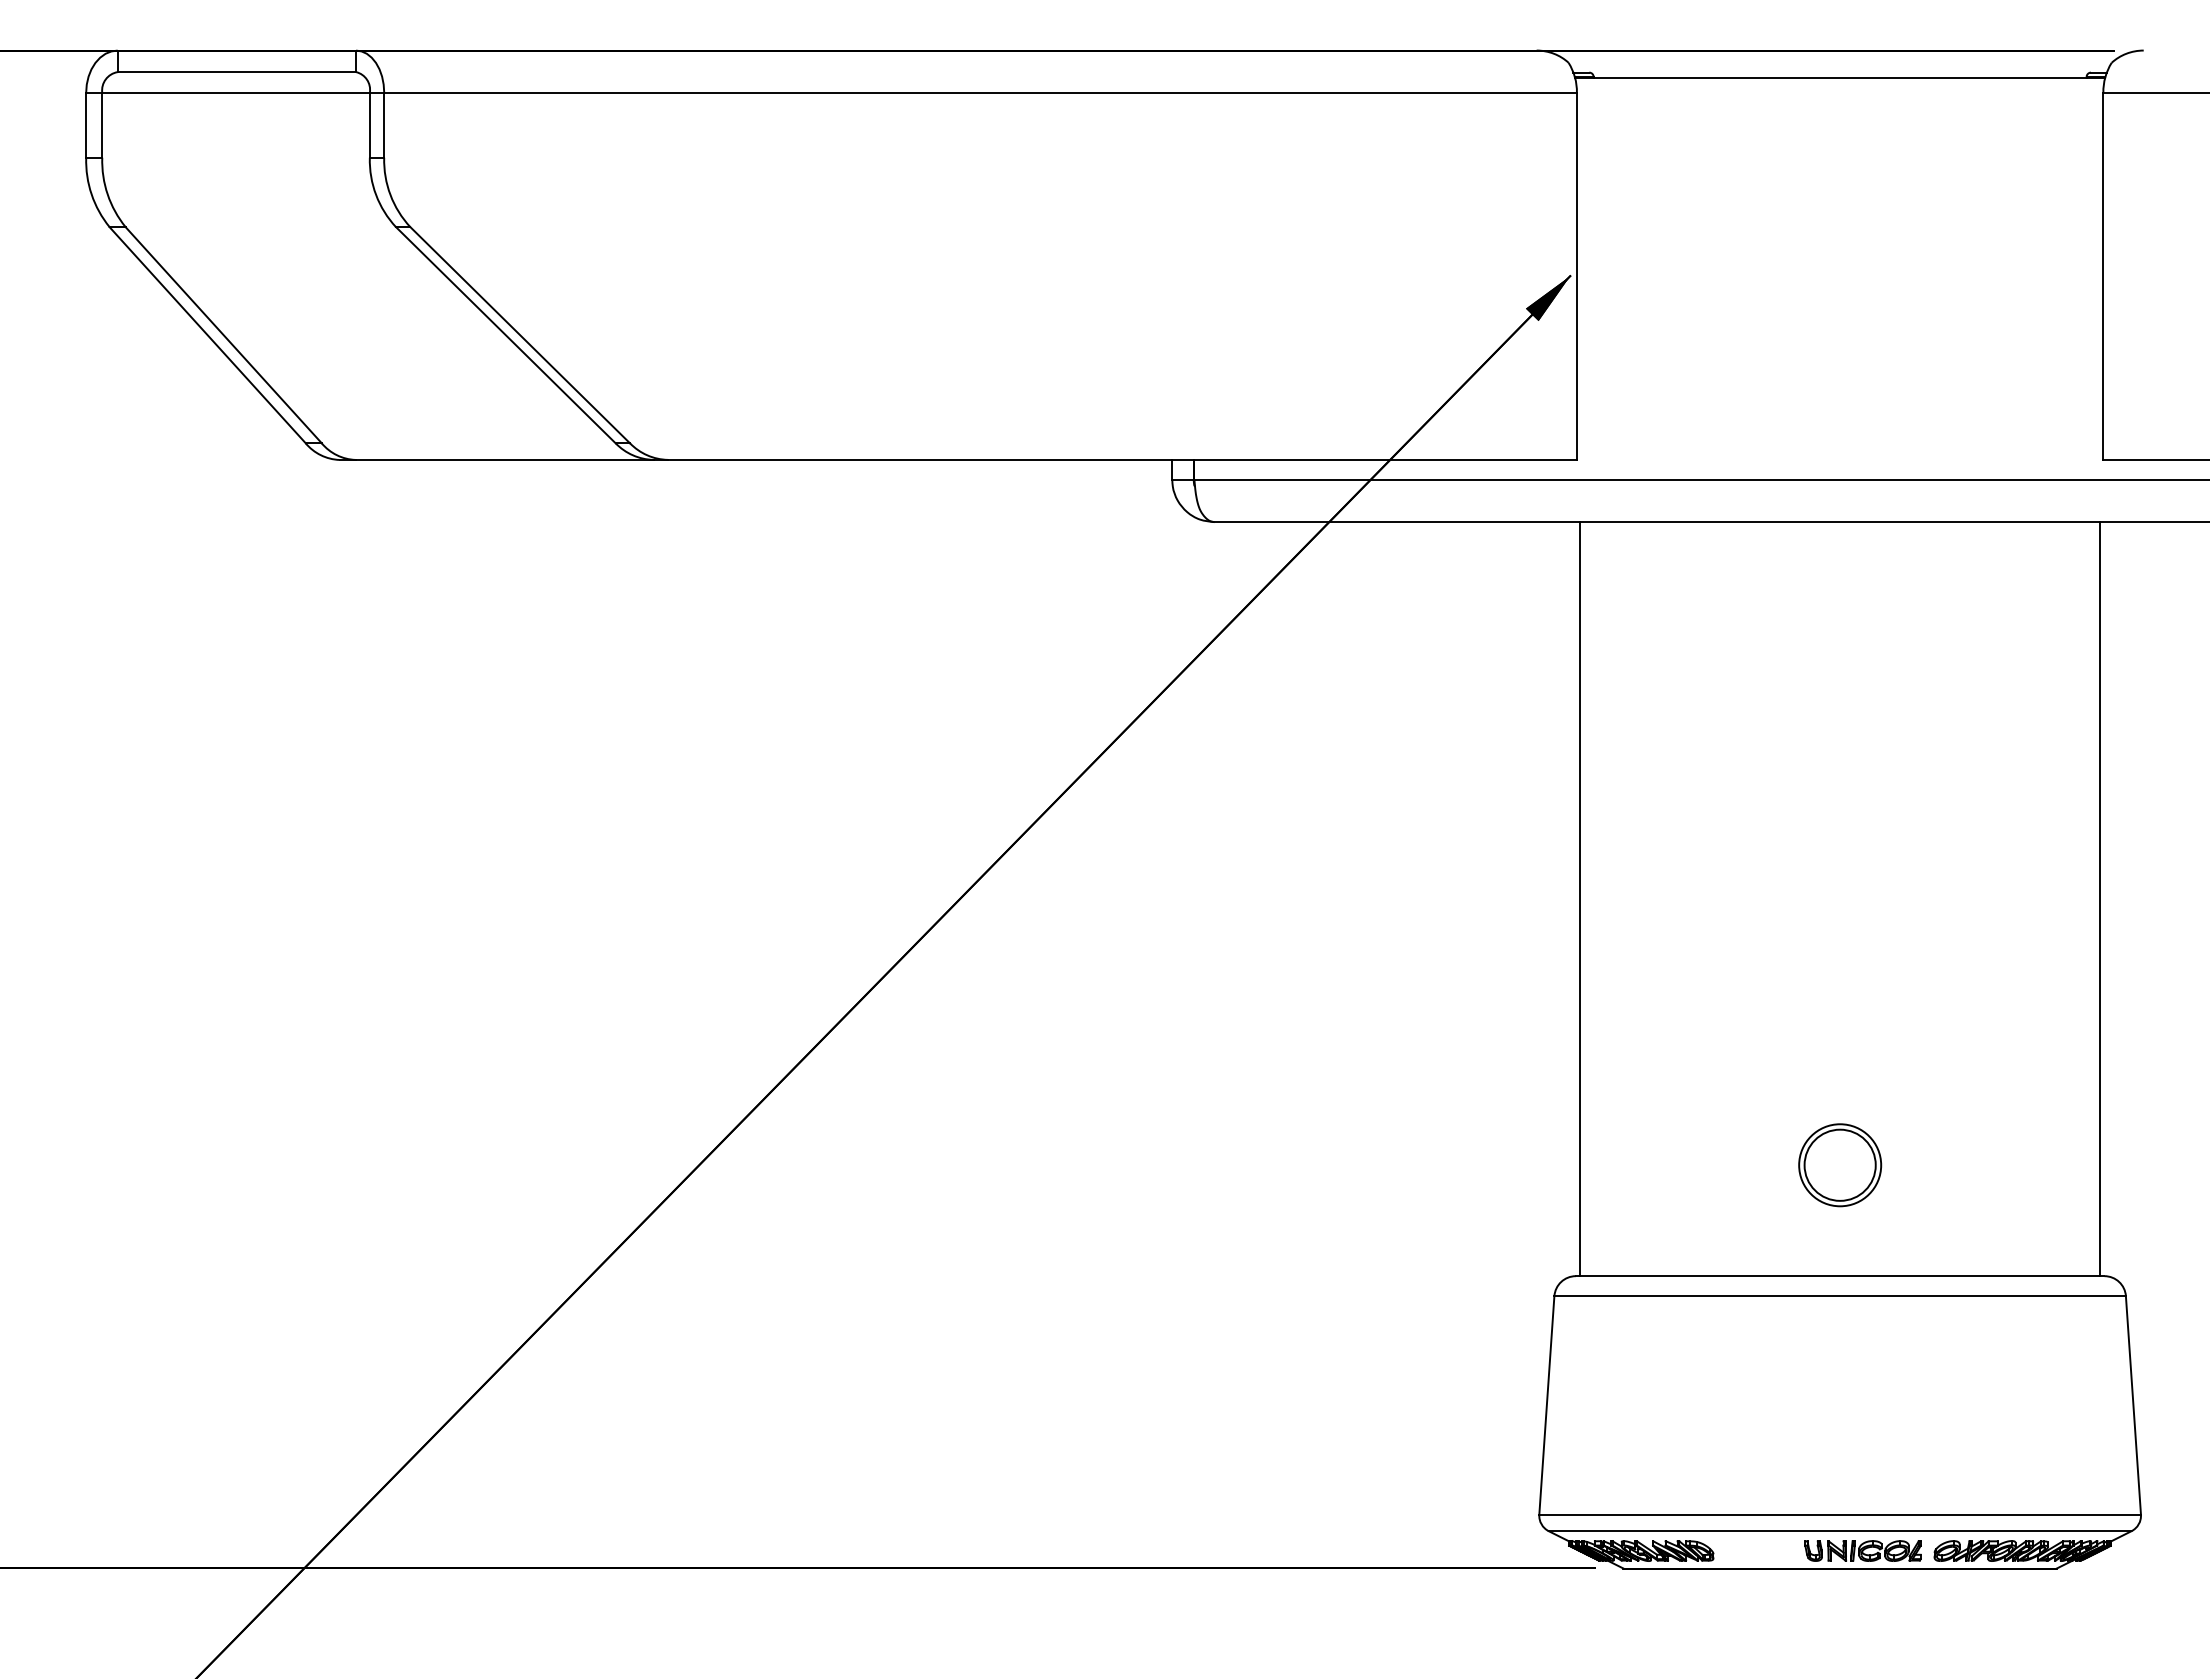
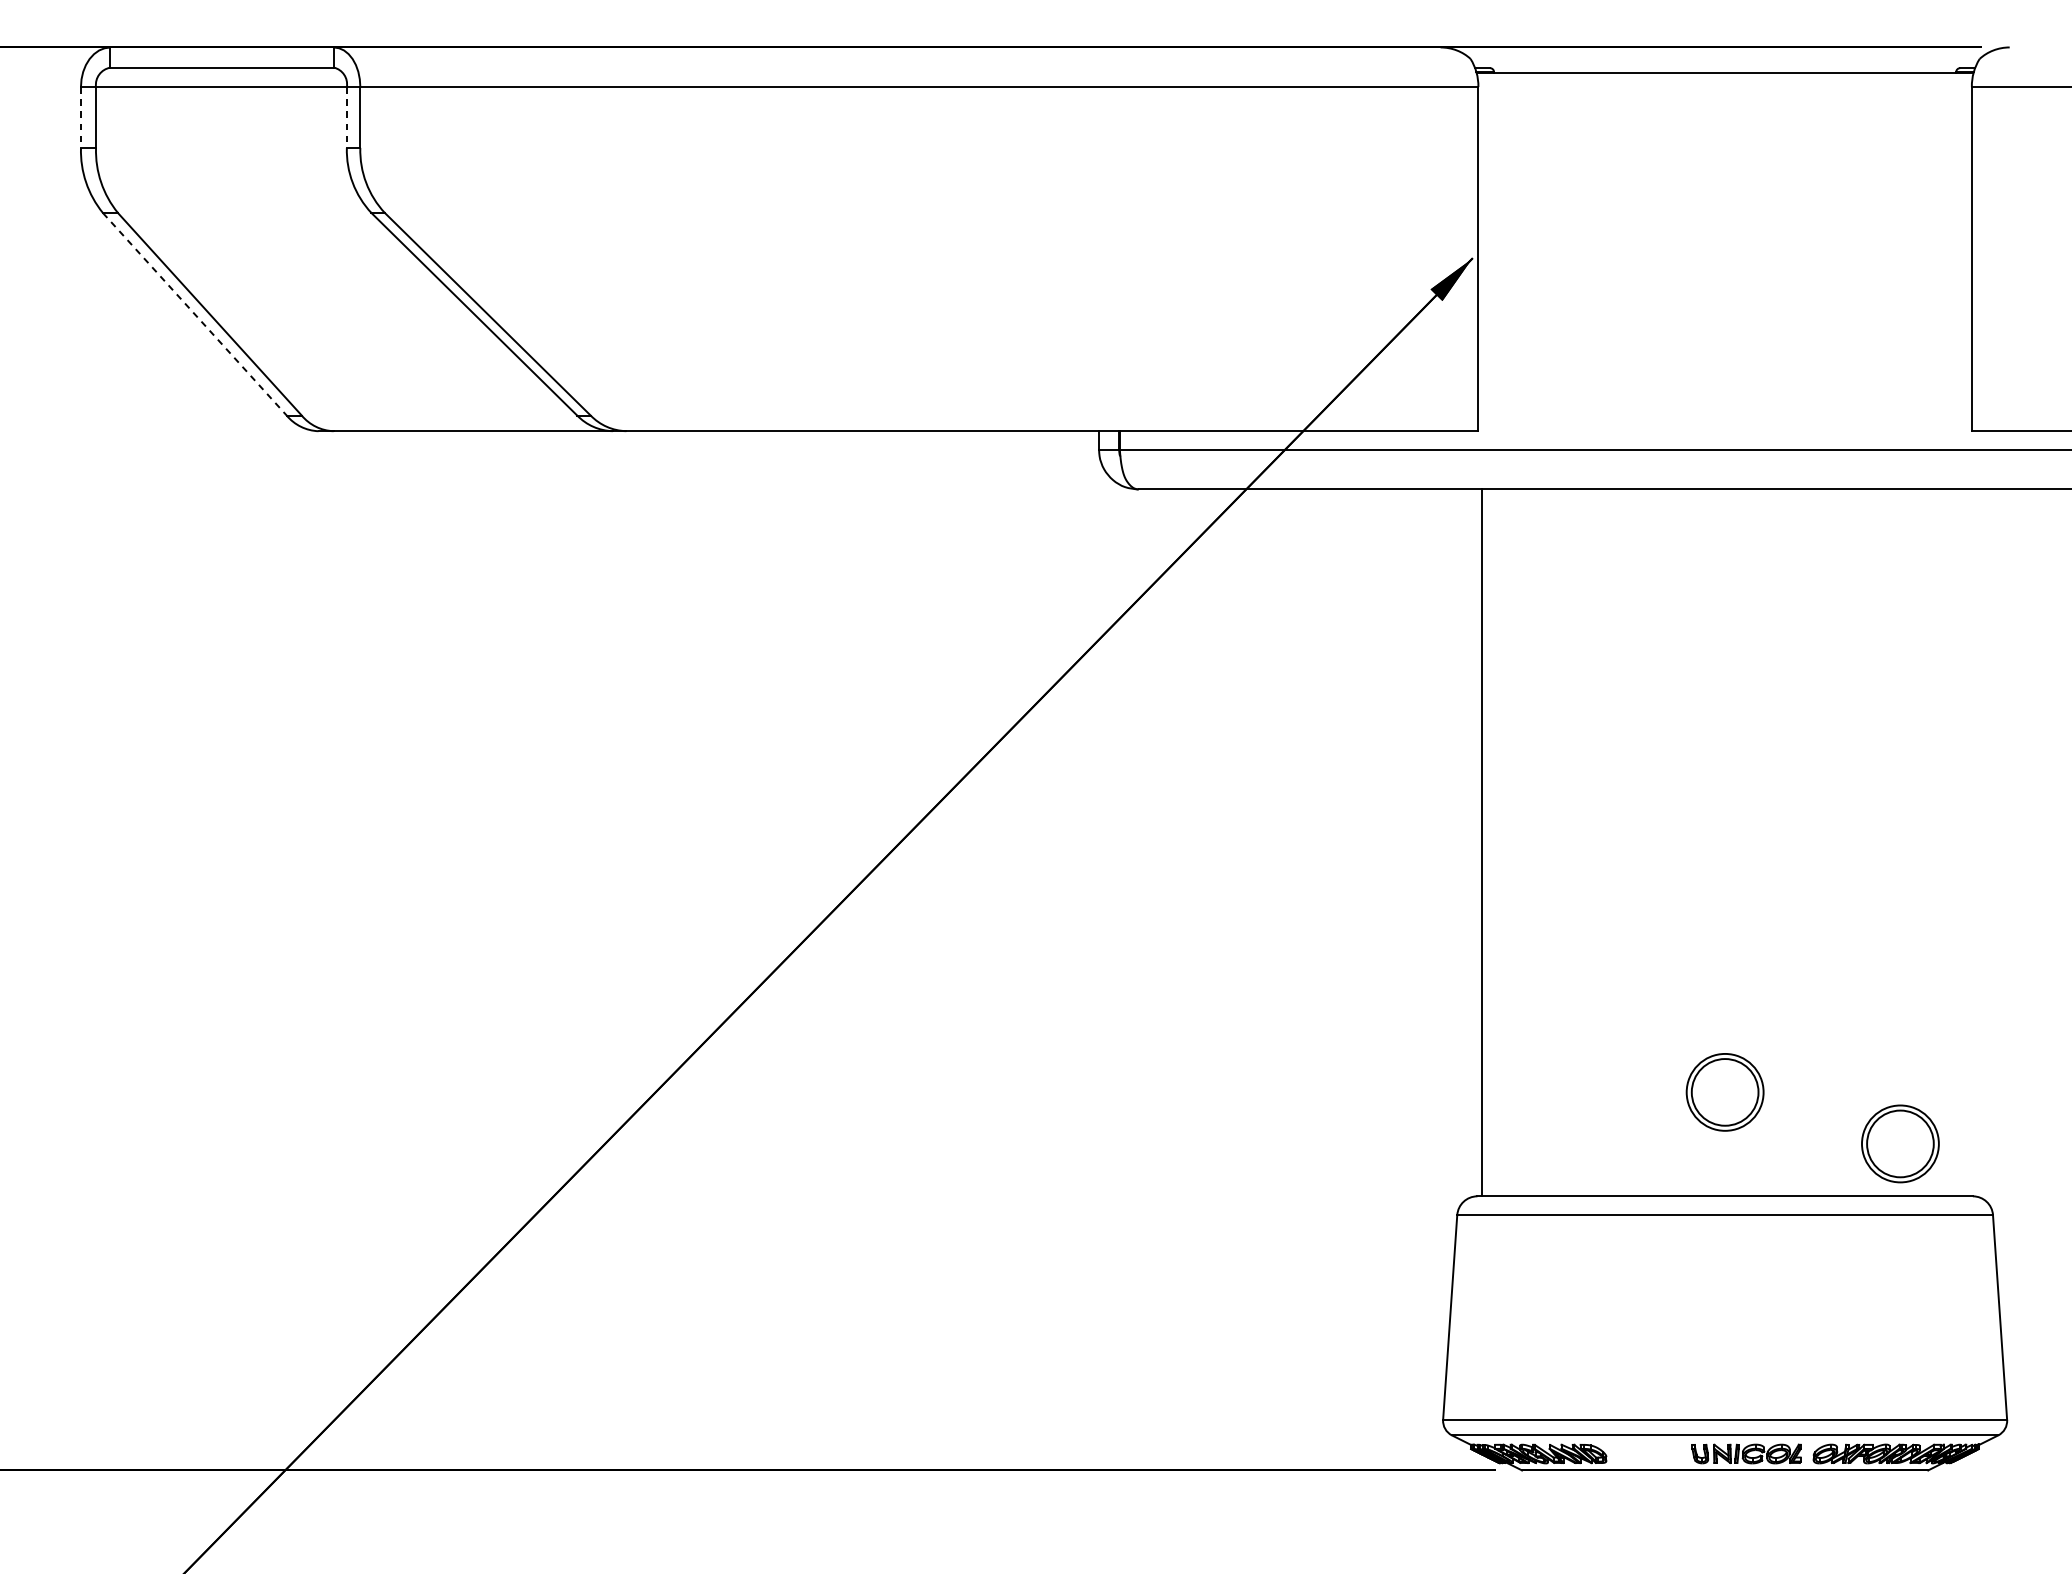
line: (86, 125) -> (81, 117), solid -> dashed
line: (369, 125) -> (346, 117), solid -> dashed
line: (207, 335) -> (194, 314), solid -> dashed
line: (2100, 899) -> (1969, 843), removed
part: (2027, 1220) -> (1900, 1144), added

